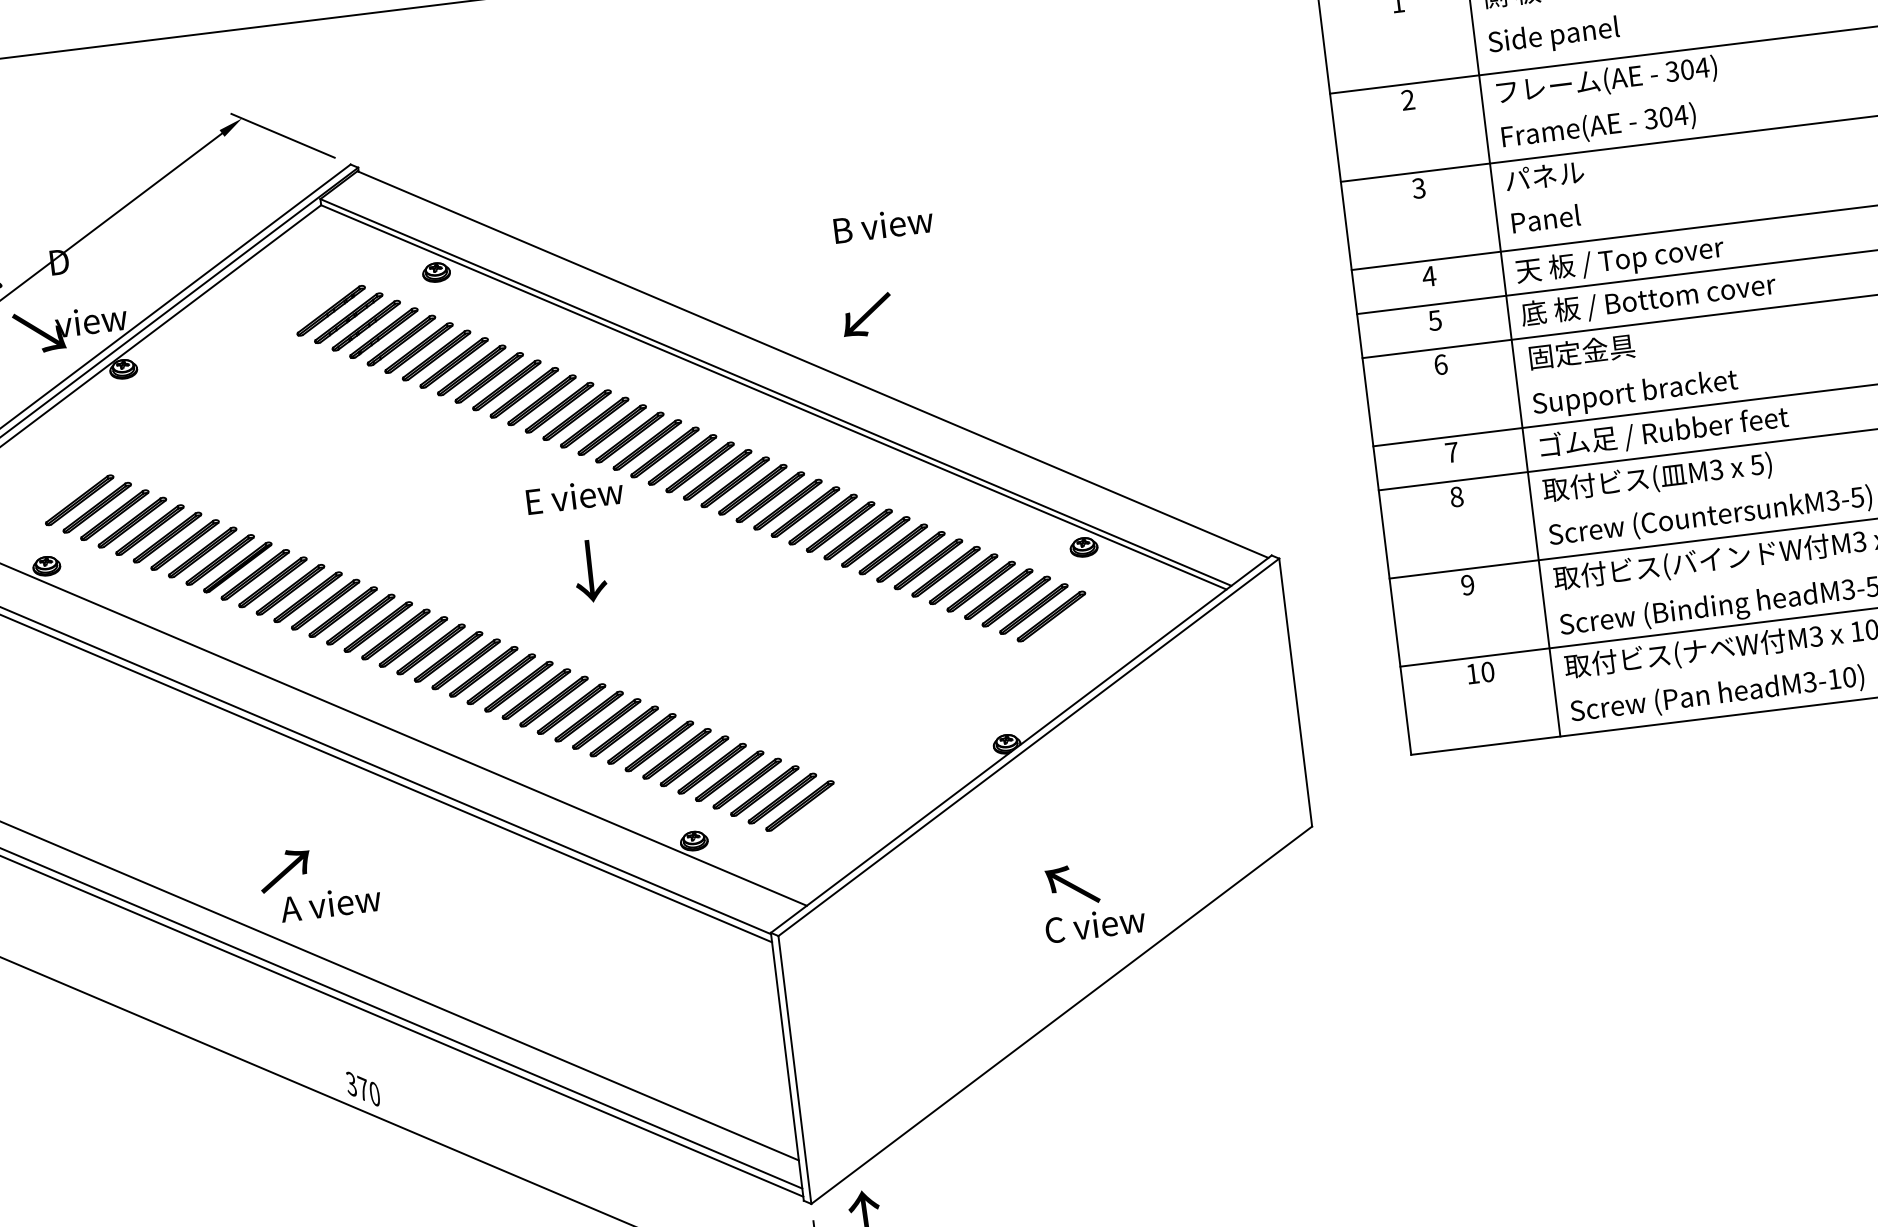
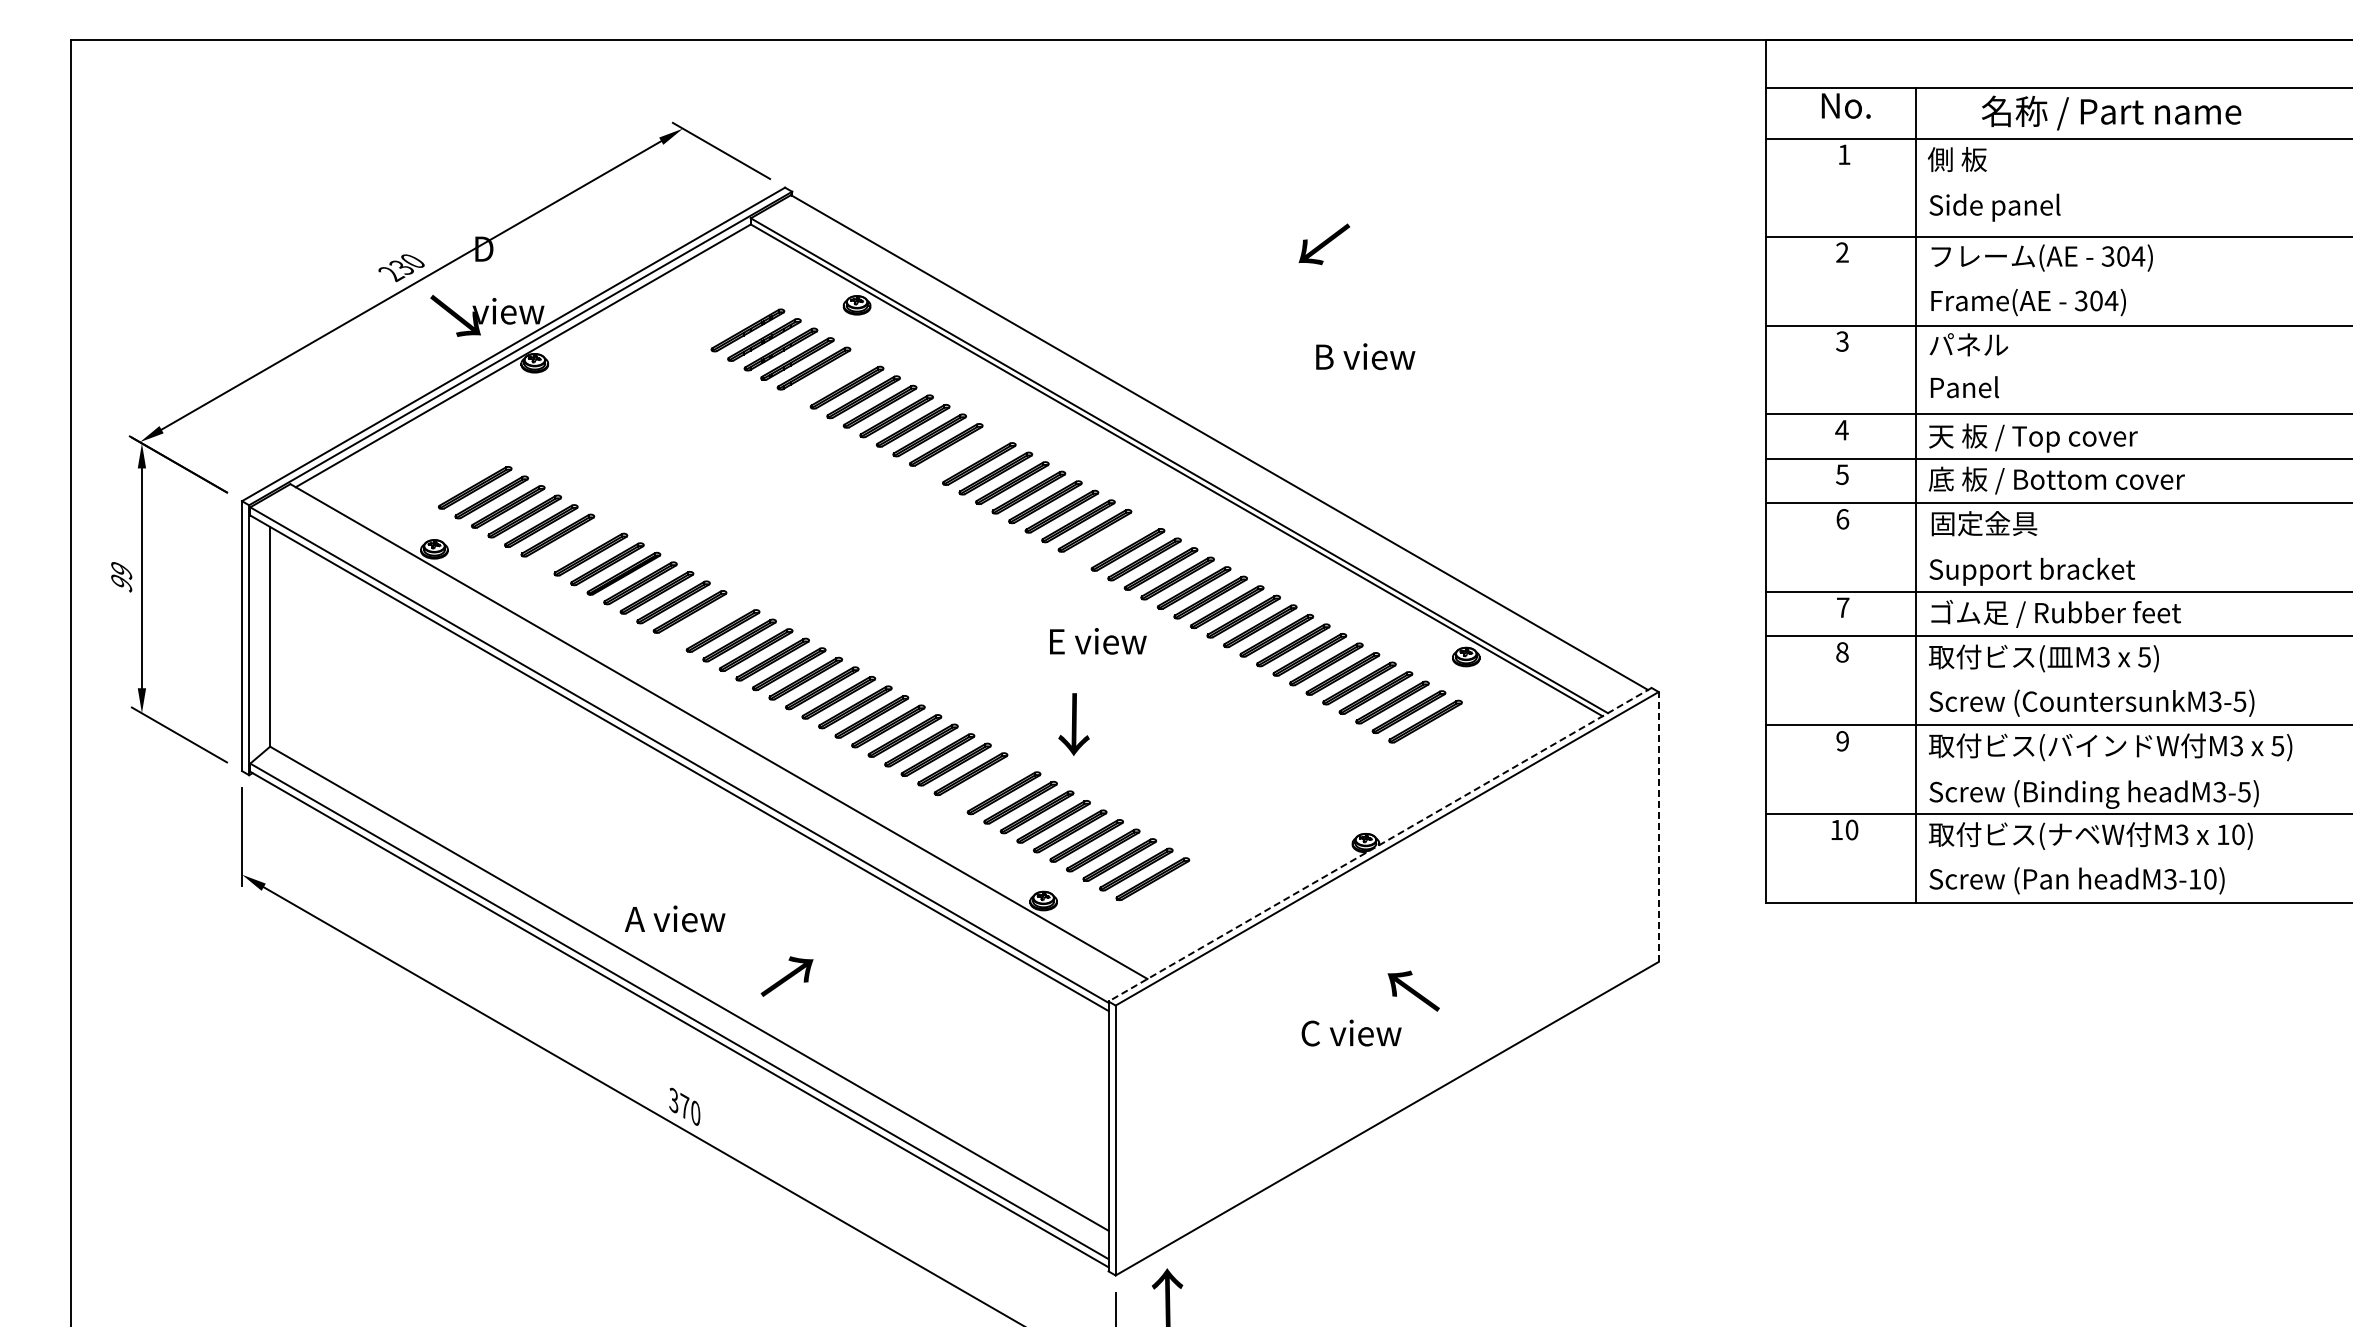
text: (883, 224) -> (1365, 356), moved
text: (867, 315) -> (1324, 244), moved
part: (418, 348) -> (830, 378), removed
part: (559, 407) -> (962, 454), removed
part: (717, 474) -> (1111, 540), removed
text: (575, 496) -> (1098, 641), moved
part: (185, 545) -> (574, 545), removed
text: (589, 571) -> (1073, 724), moved
part: (325, 604) -> (706, 621), removed
line: (1295, 693) -> (1658, 827), solid -> dashed
part: (624, 731) -> (987, 783), removed
line: (1021, 743) -> (1380, 844), solid -> dashed
text: (284, 870) -> (786, 976), moved
text: (1095, 924) -> (1351, 1032), moved

